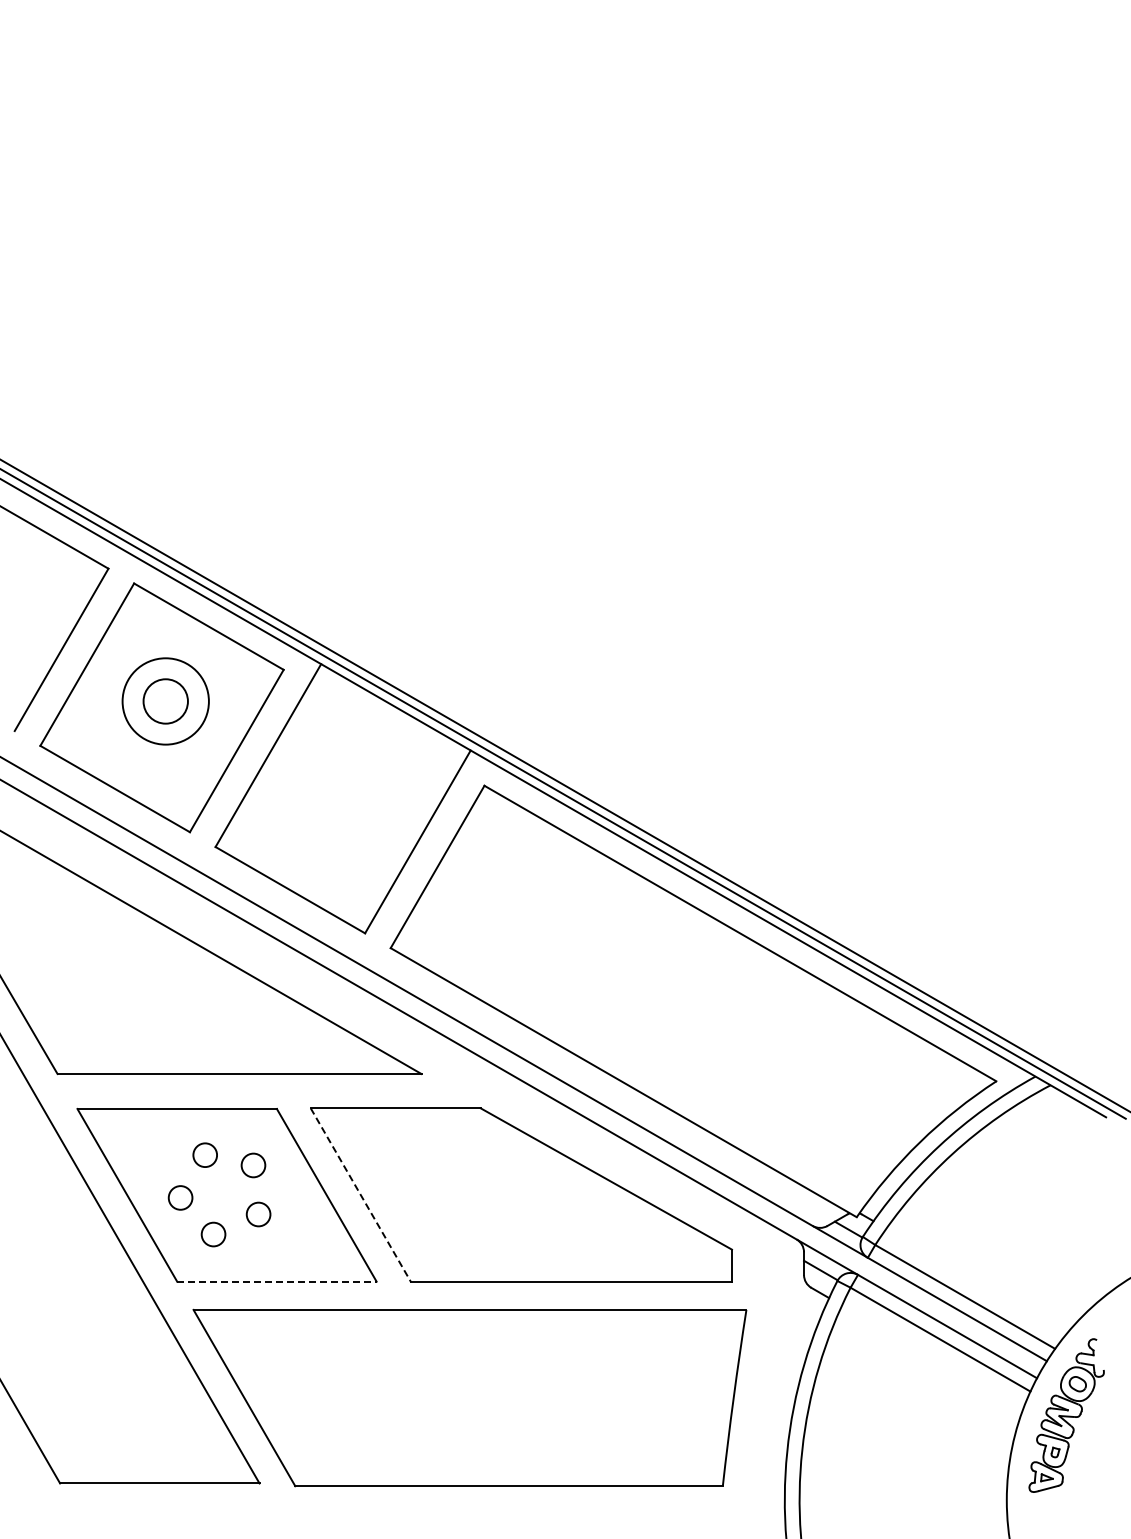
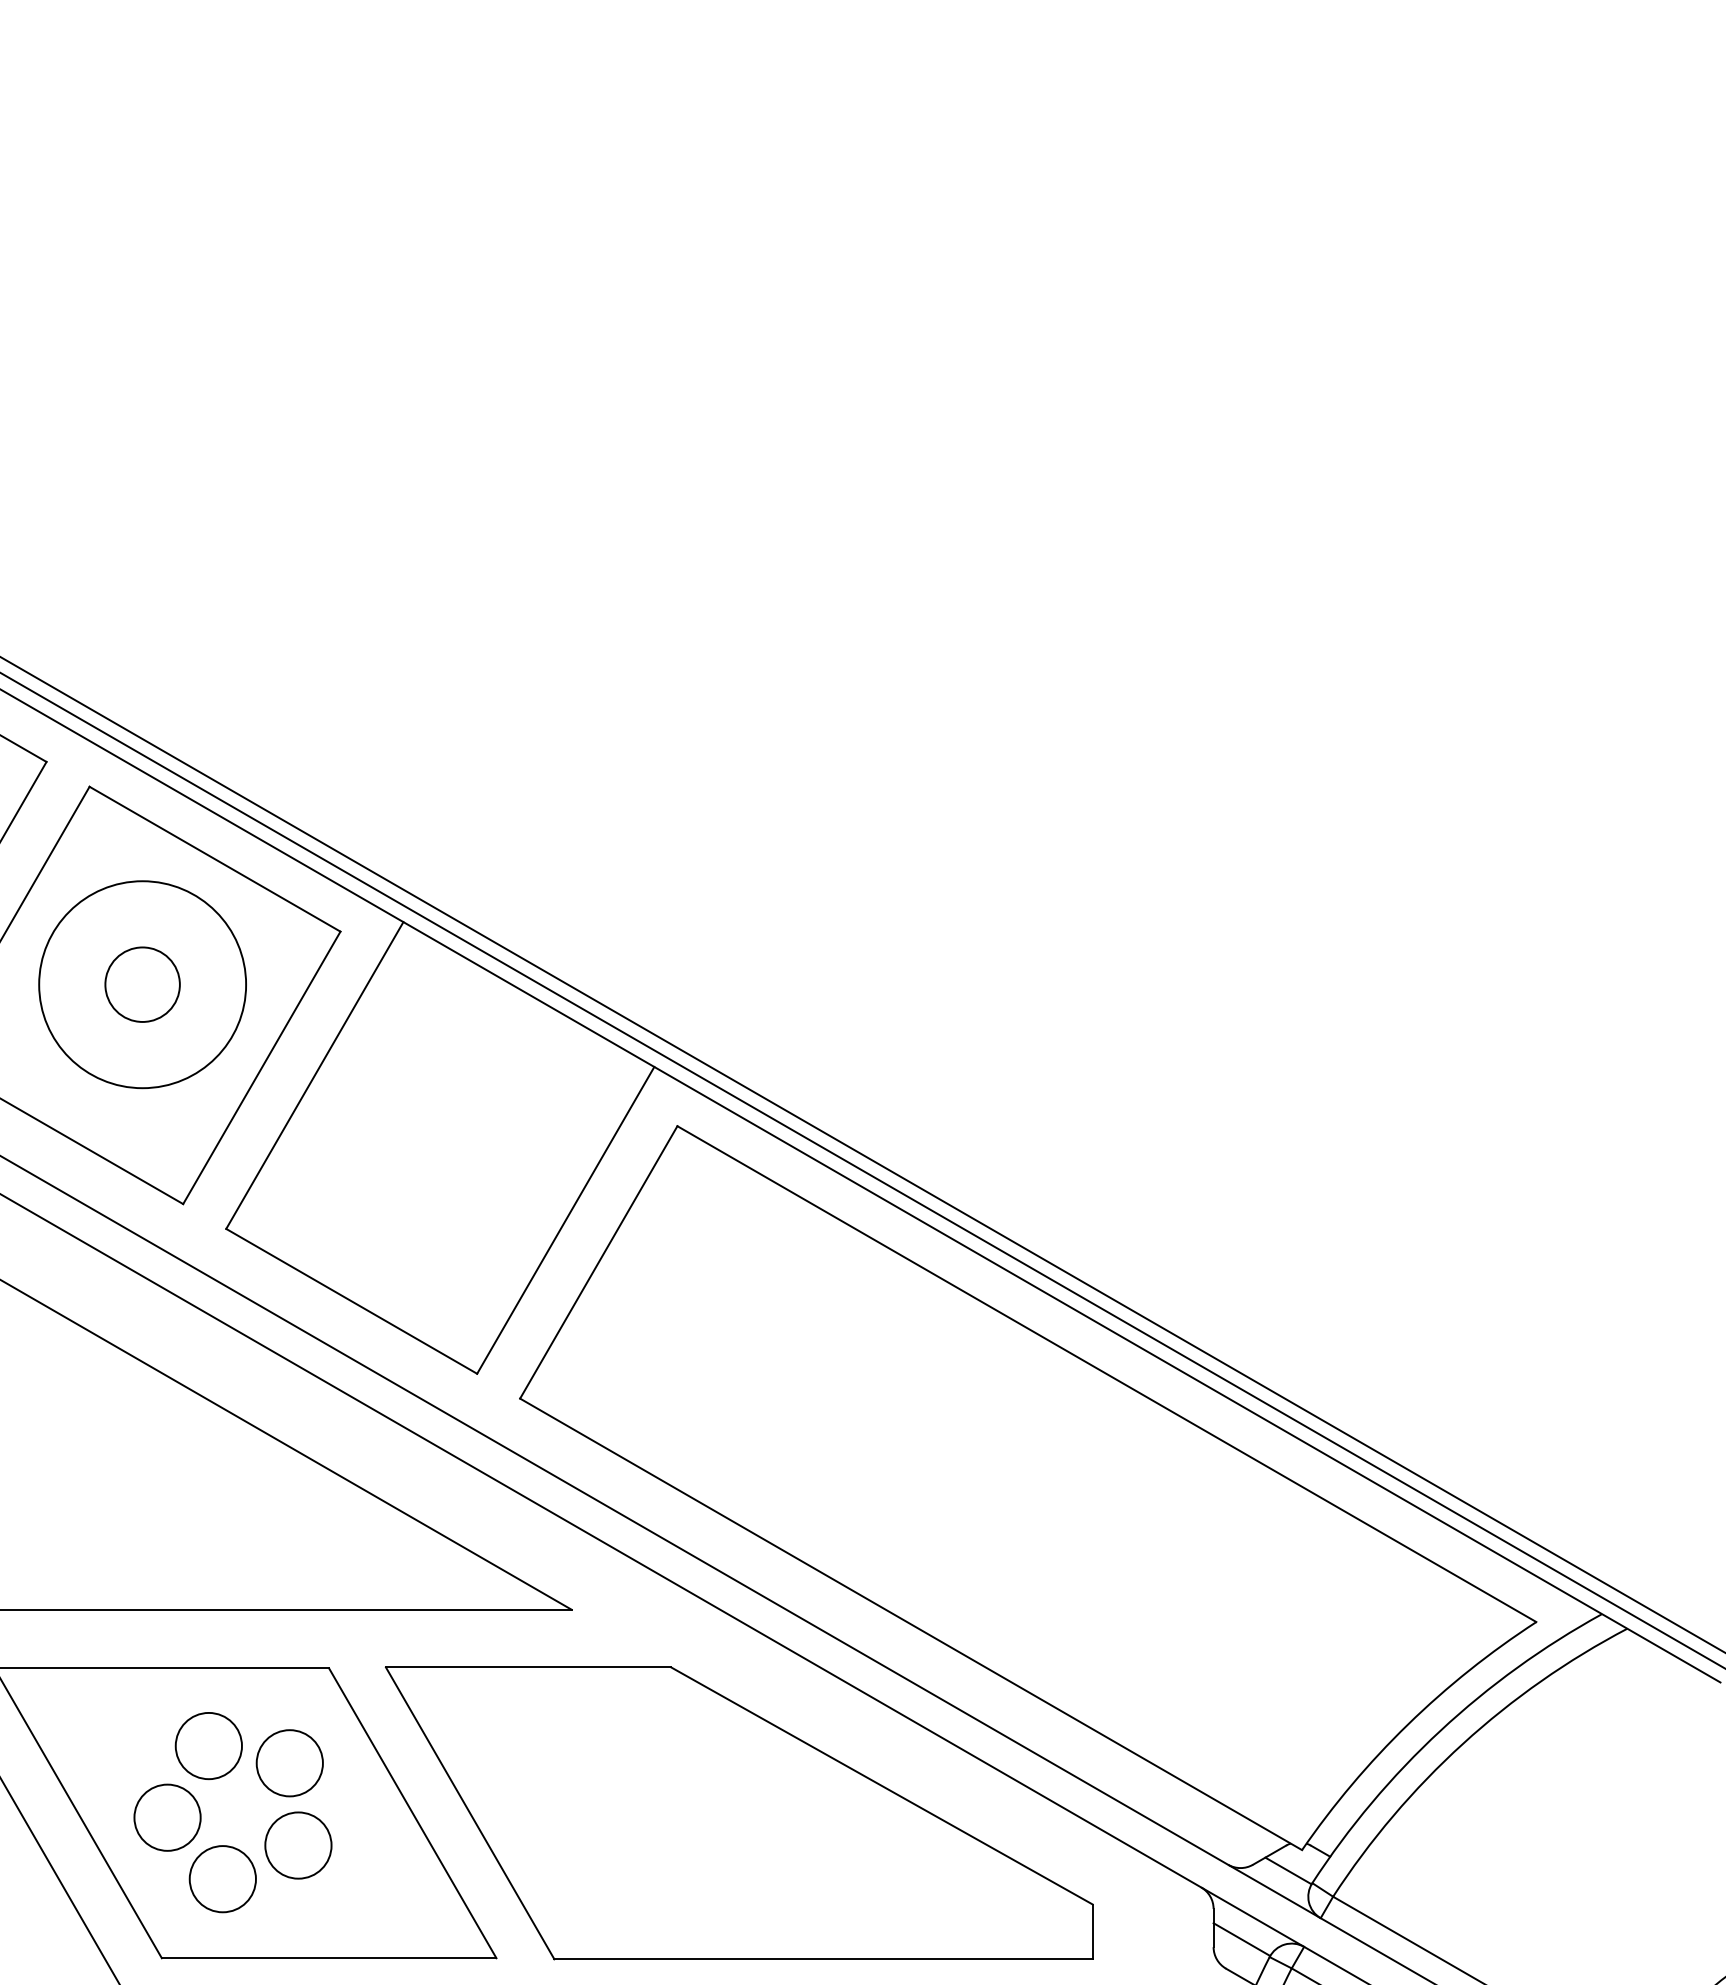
circle: (165, 701) -> (142, 984), size x1.43
circle: (204, 1154) -> (207, 1744), size x1.67
circle: (253, 1165) -> (289, 1763), size x1.67
line: (361, 1195) -> (471, 1813), dashed -> solid
circle: (180, 1197) -> (167, 1817), size x1.67
circle: (258, 1214) -> (298, 1845), size x1.67
circle: (213, 1234) -> (222, 1879), size x1.67
line: (276, 1281) -> (328, 1957), dashed -> solid

